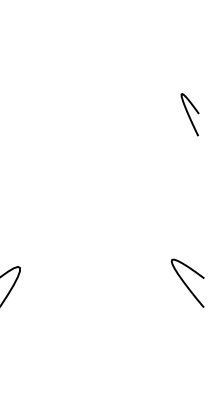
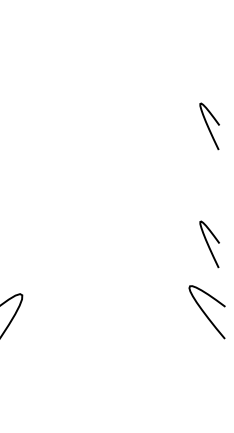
curve: (189, 221) -> (208, 244), added

